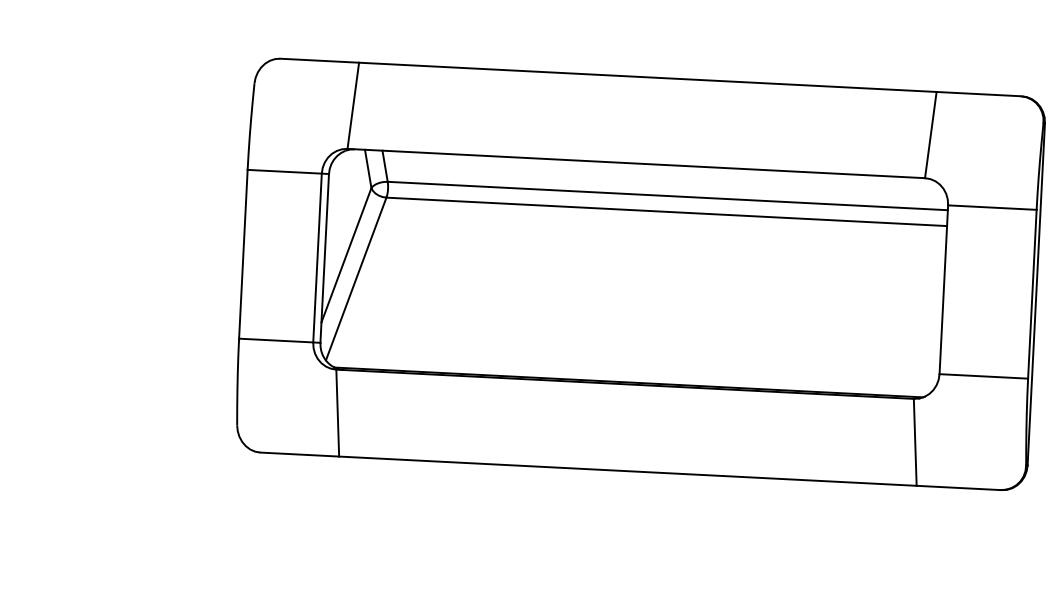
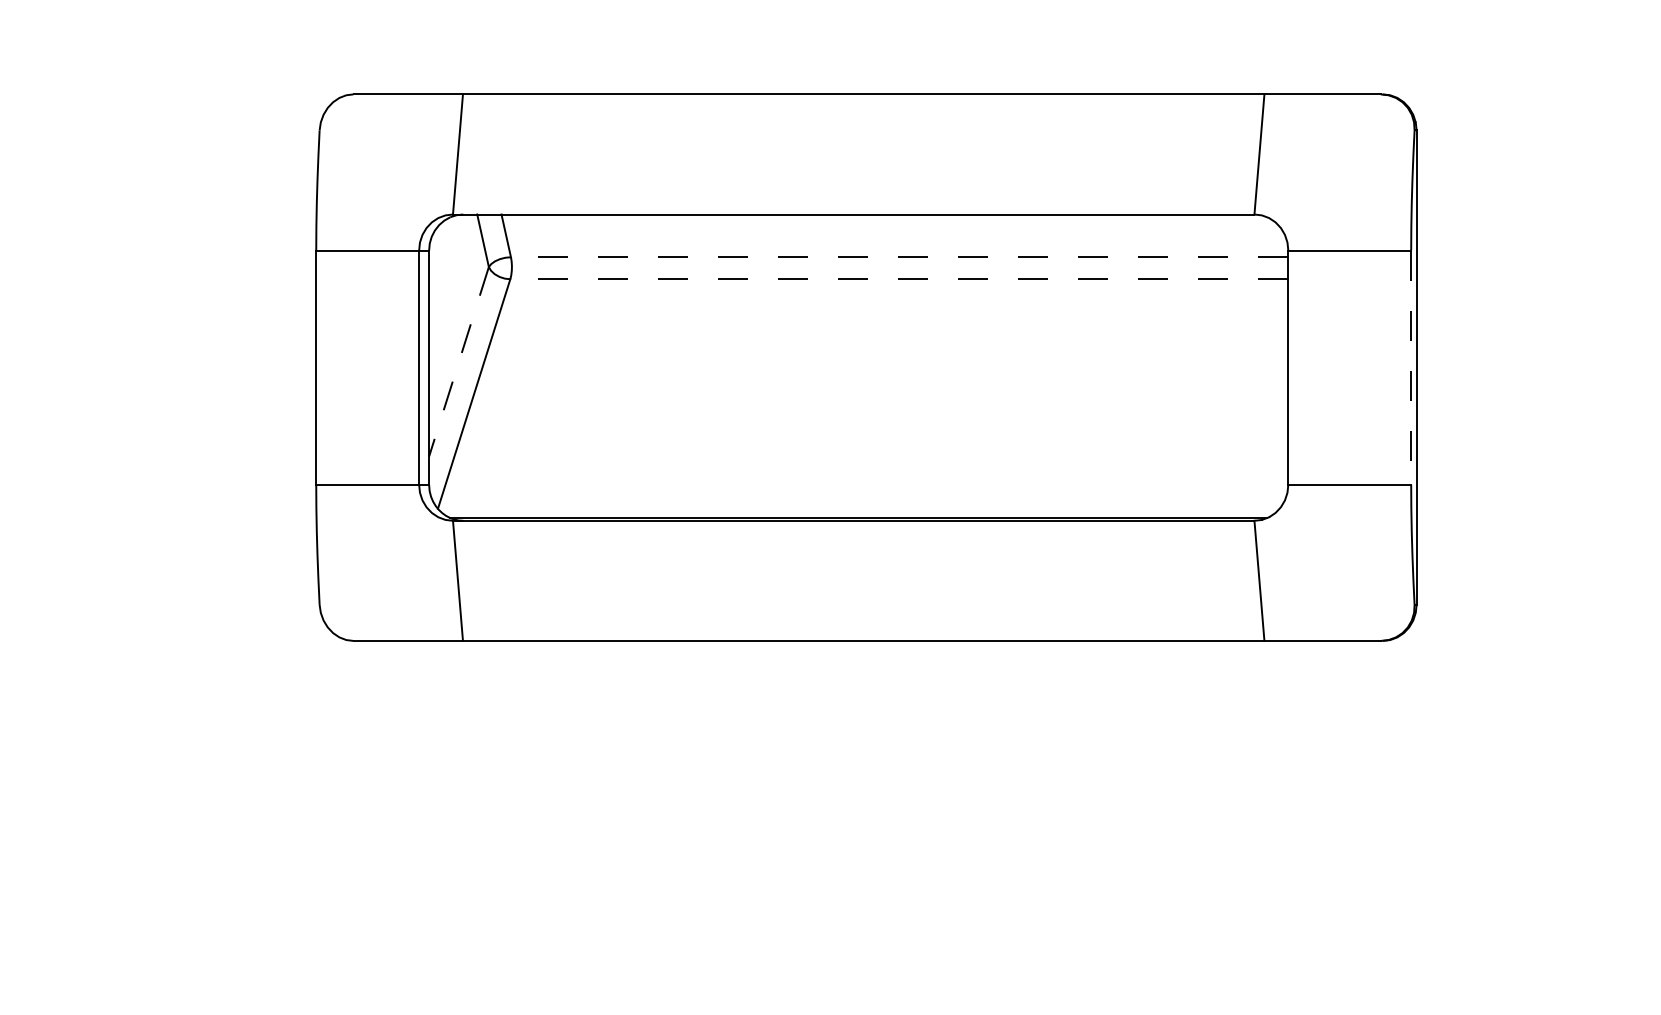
line: (667, 196) -> (899, 257), solid -> dashed
line: (666, 212) -> (899, 279), solid -> dashed
line: (346, 255) -> (458, 362), solid -> dashed
line: (1032, 294) -> (1411, 368), solid -> dashed

